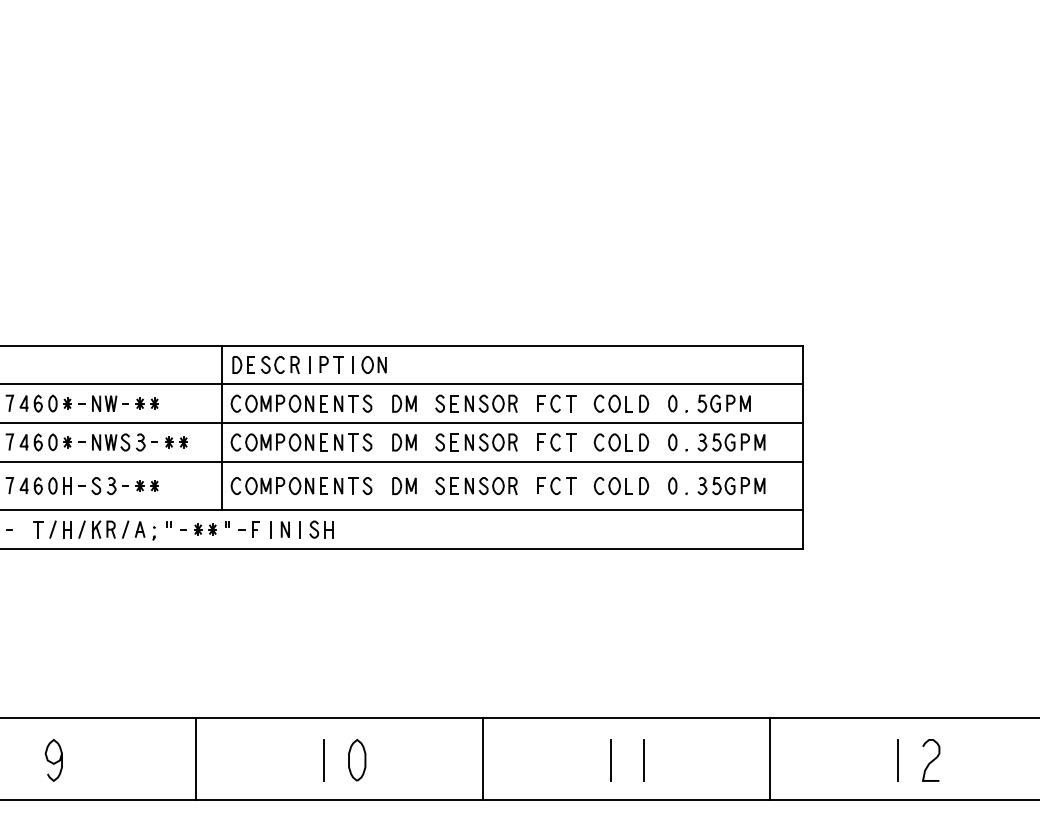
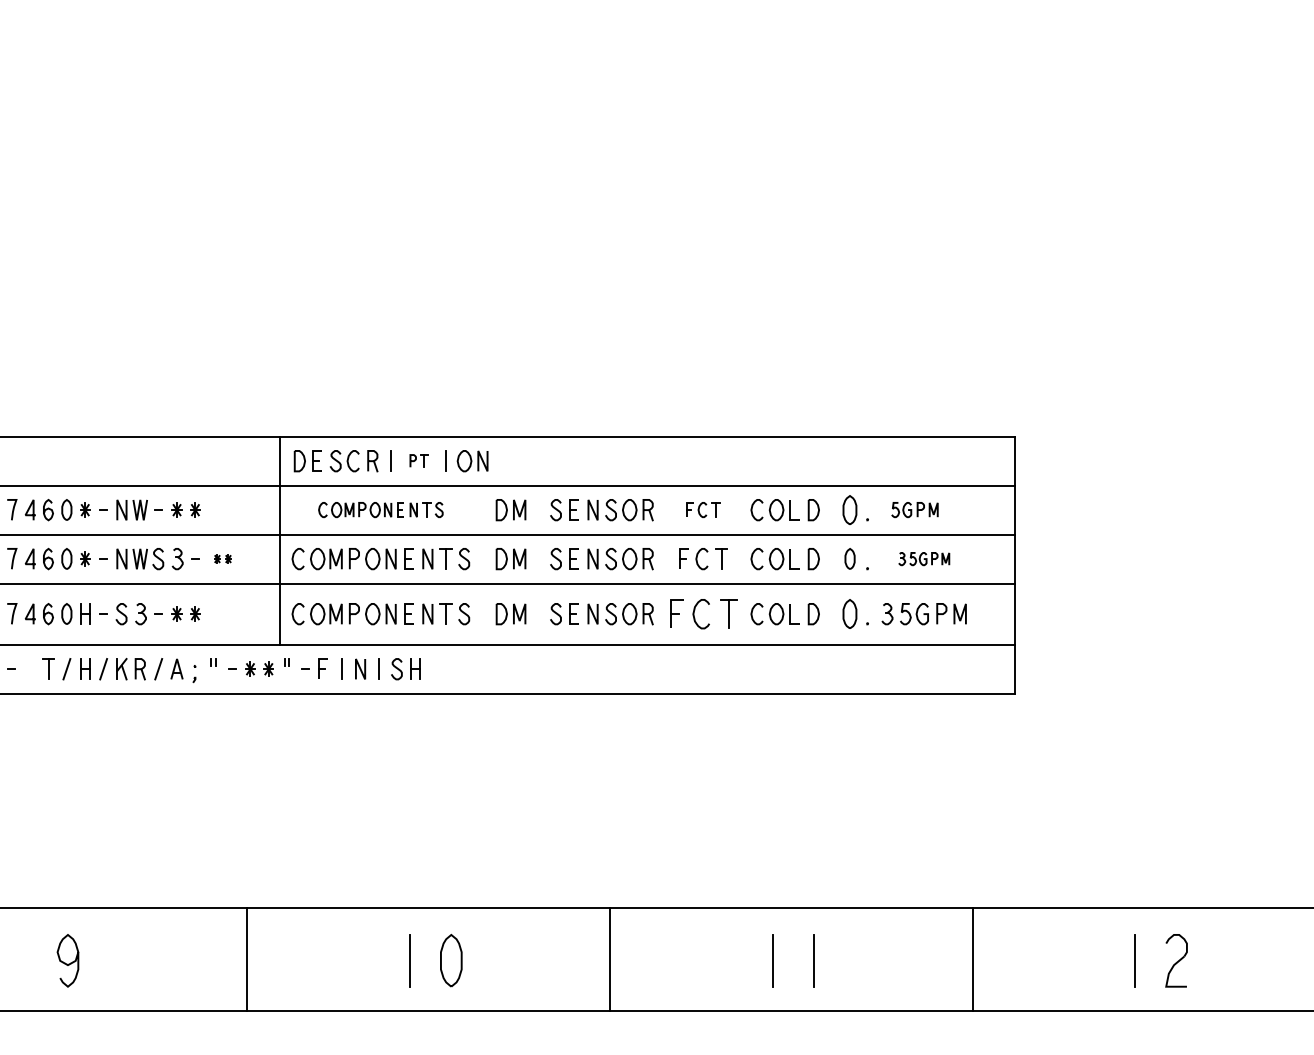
part: (331, 364) -> (418, 460), size x0.6
part: (301, 403) -> (380, 509), size x0.7
part: (556, 403) -> (703, 509), size x0.7
part: (672, 403) -> (849, 509), size x1.4
part: (723, 403) -> (914, 509), size x0.7
part: (176, 442) -> (222, 559), size x0.6
part: (731, 442) -> (924, 559), size x0.6
part: (556, 485) -> (703, 613), size x1.4
part: (672, 485) -> (849, 613), size x1.4

